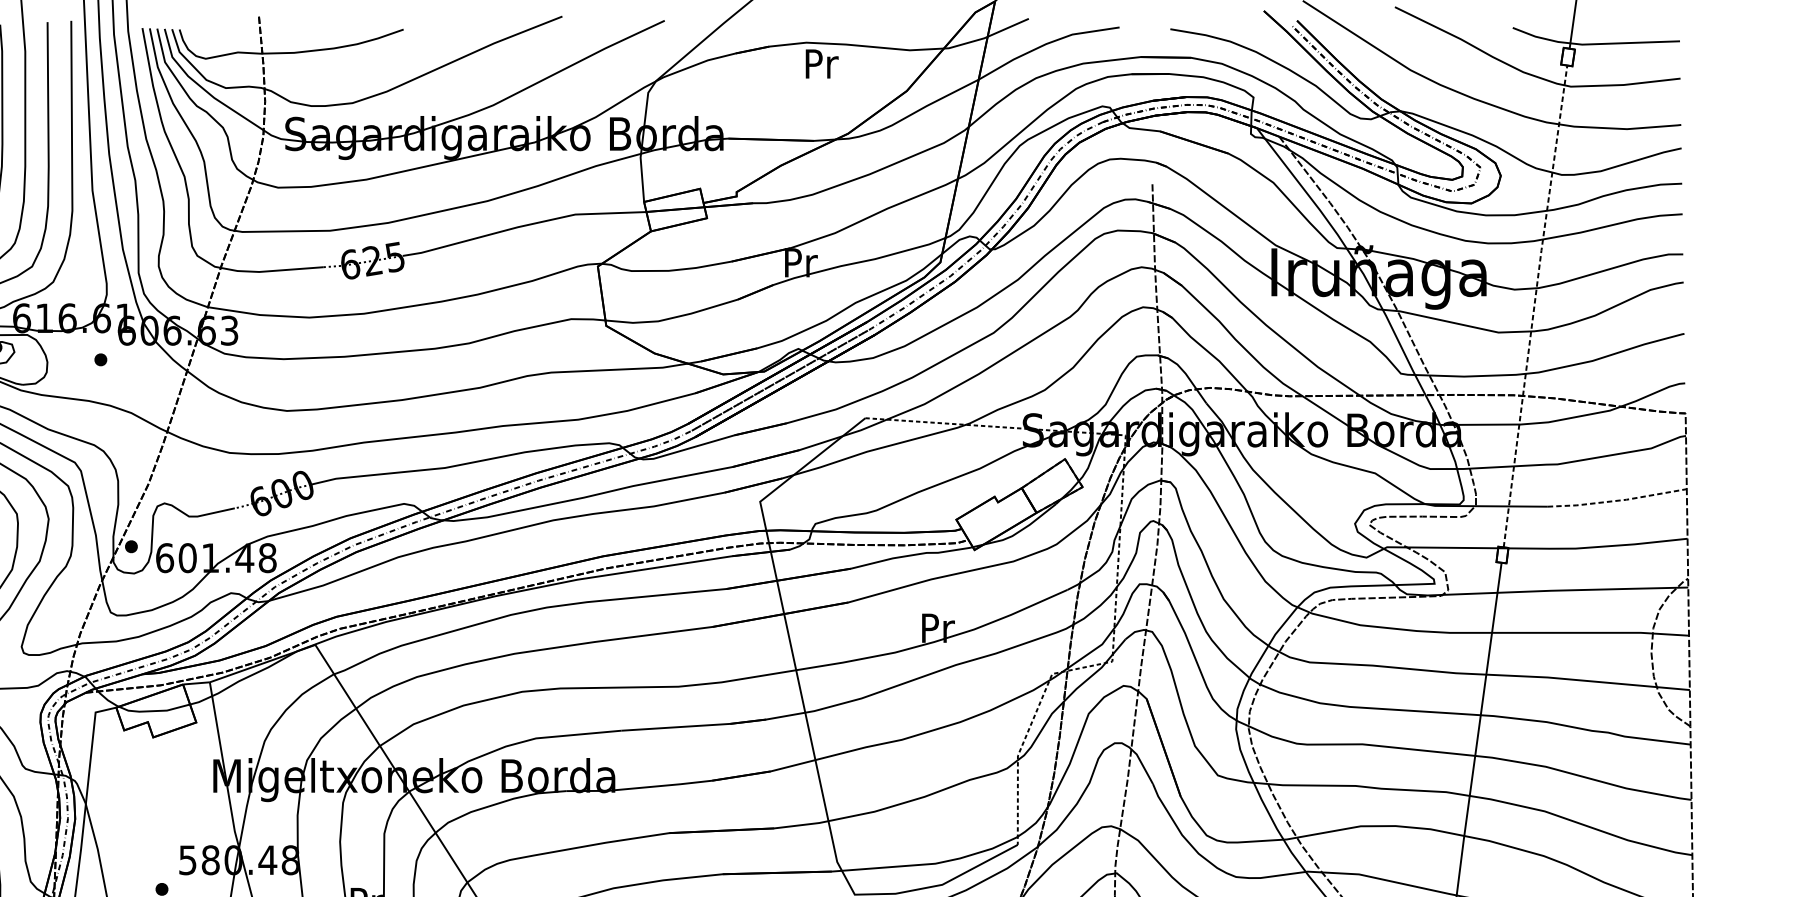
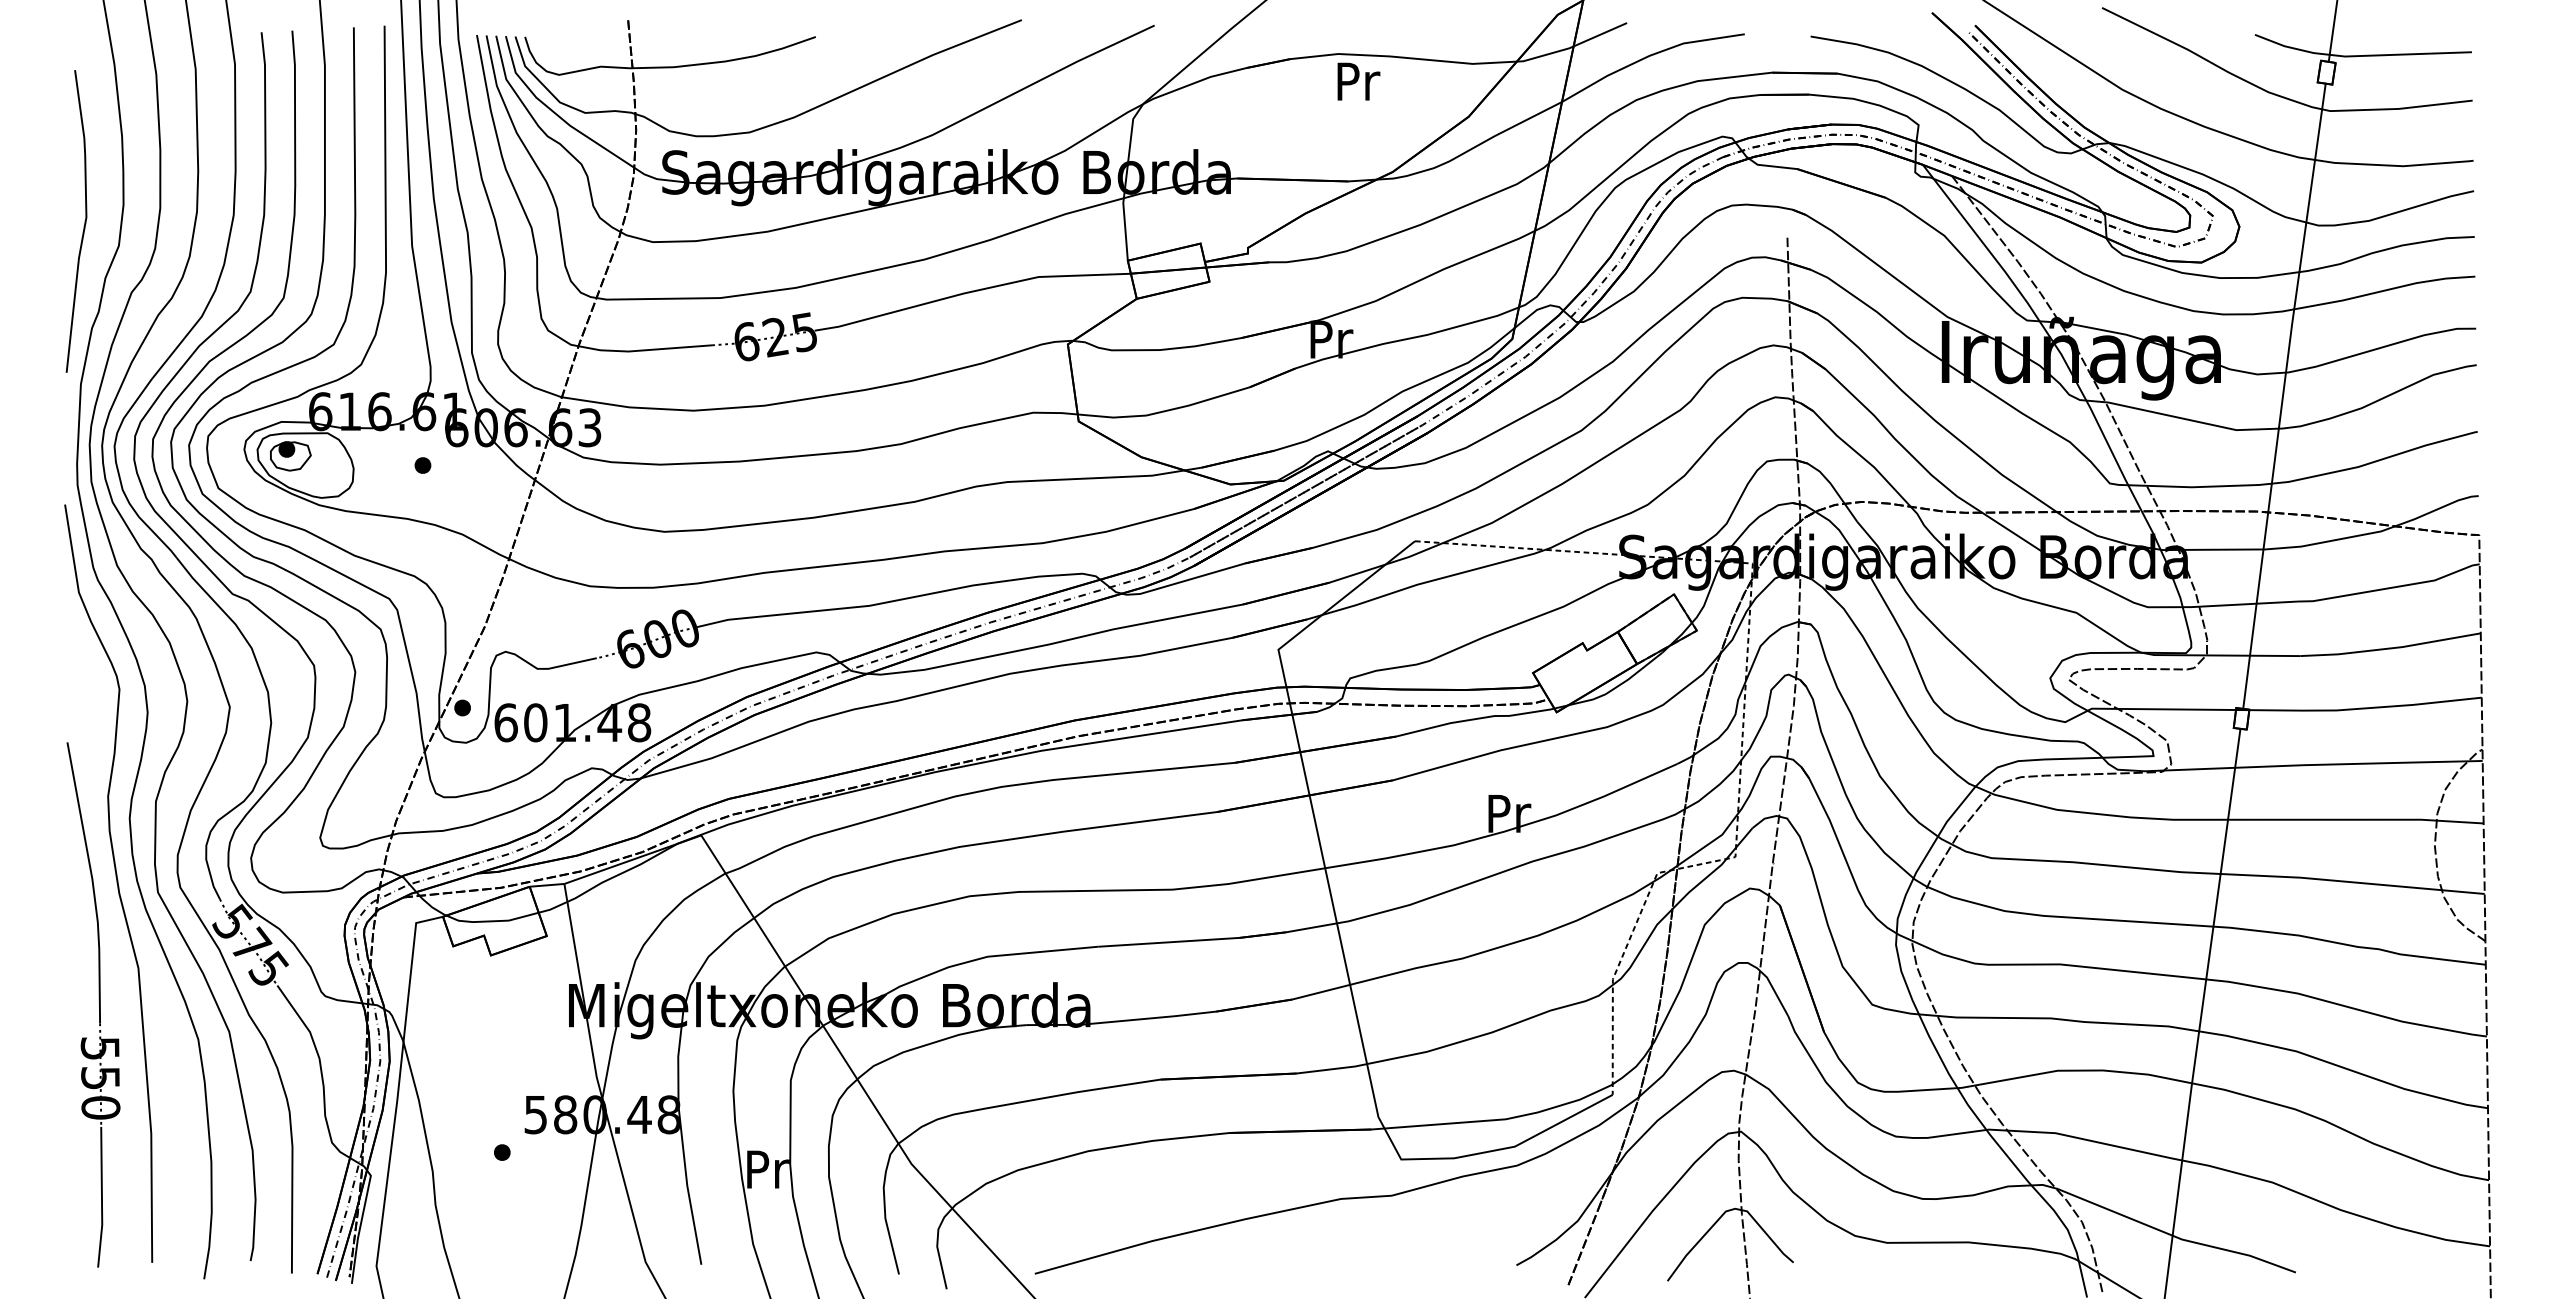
line: (1534, 305) -> (2283, 395), dashed -> solid
line: (1618, 500) -> (2391, 648), dashed -> solid

